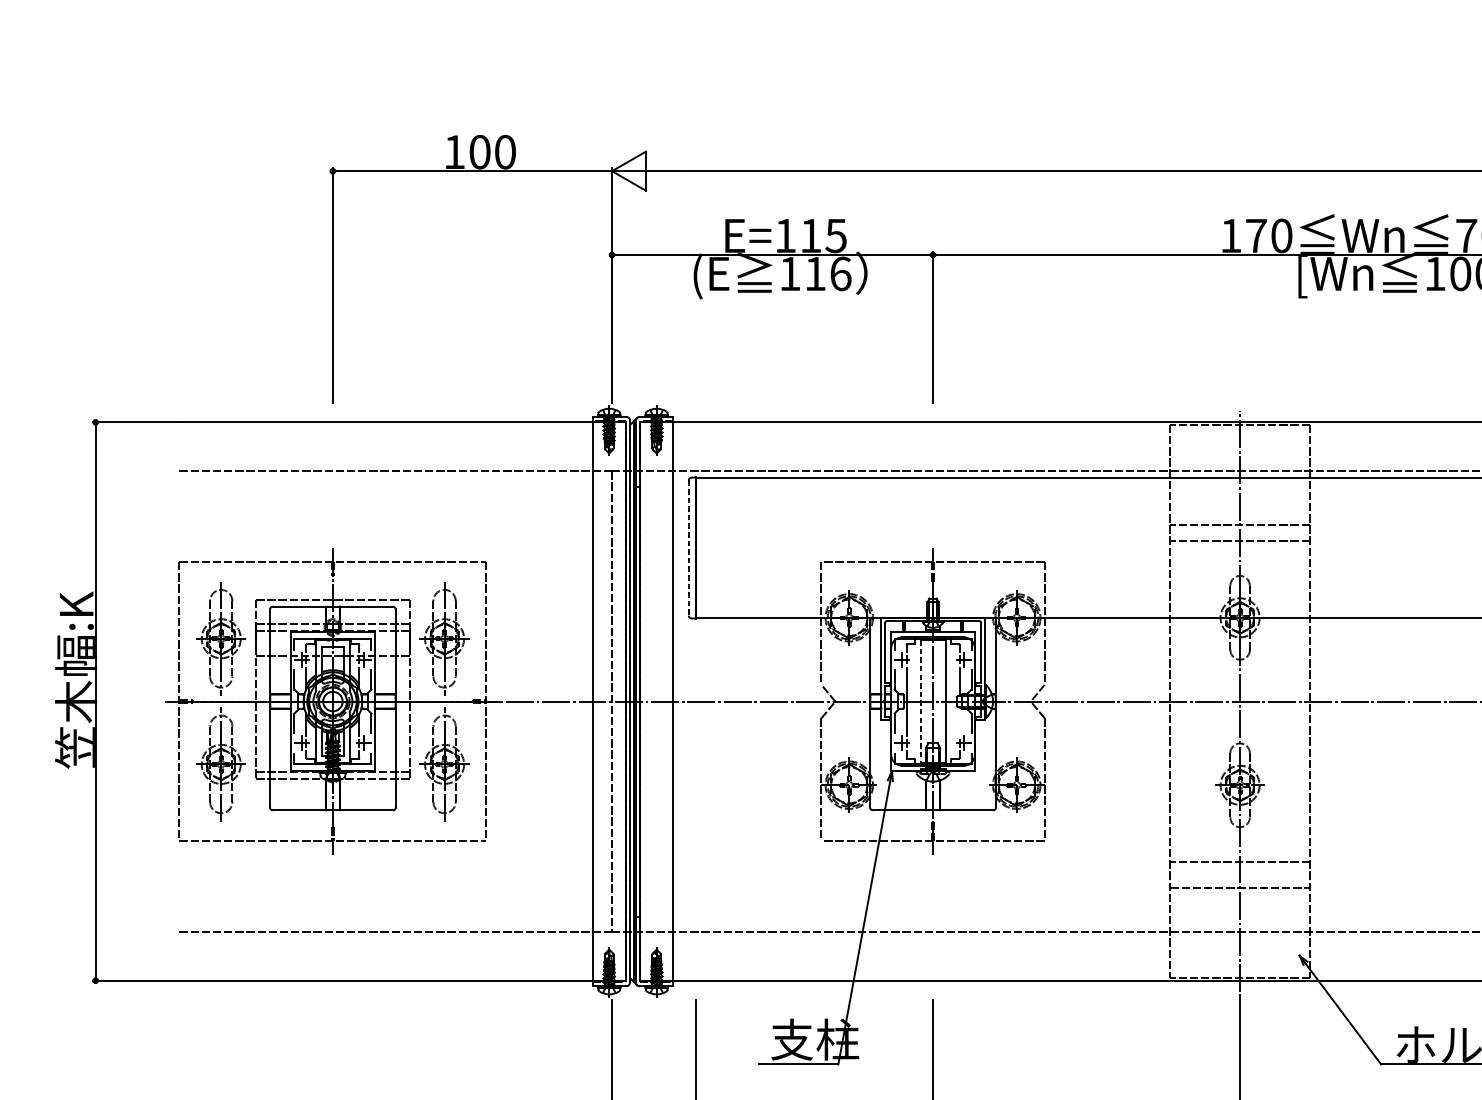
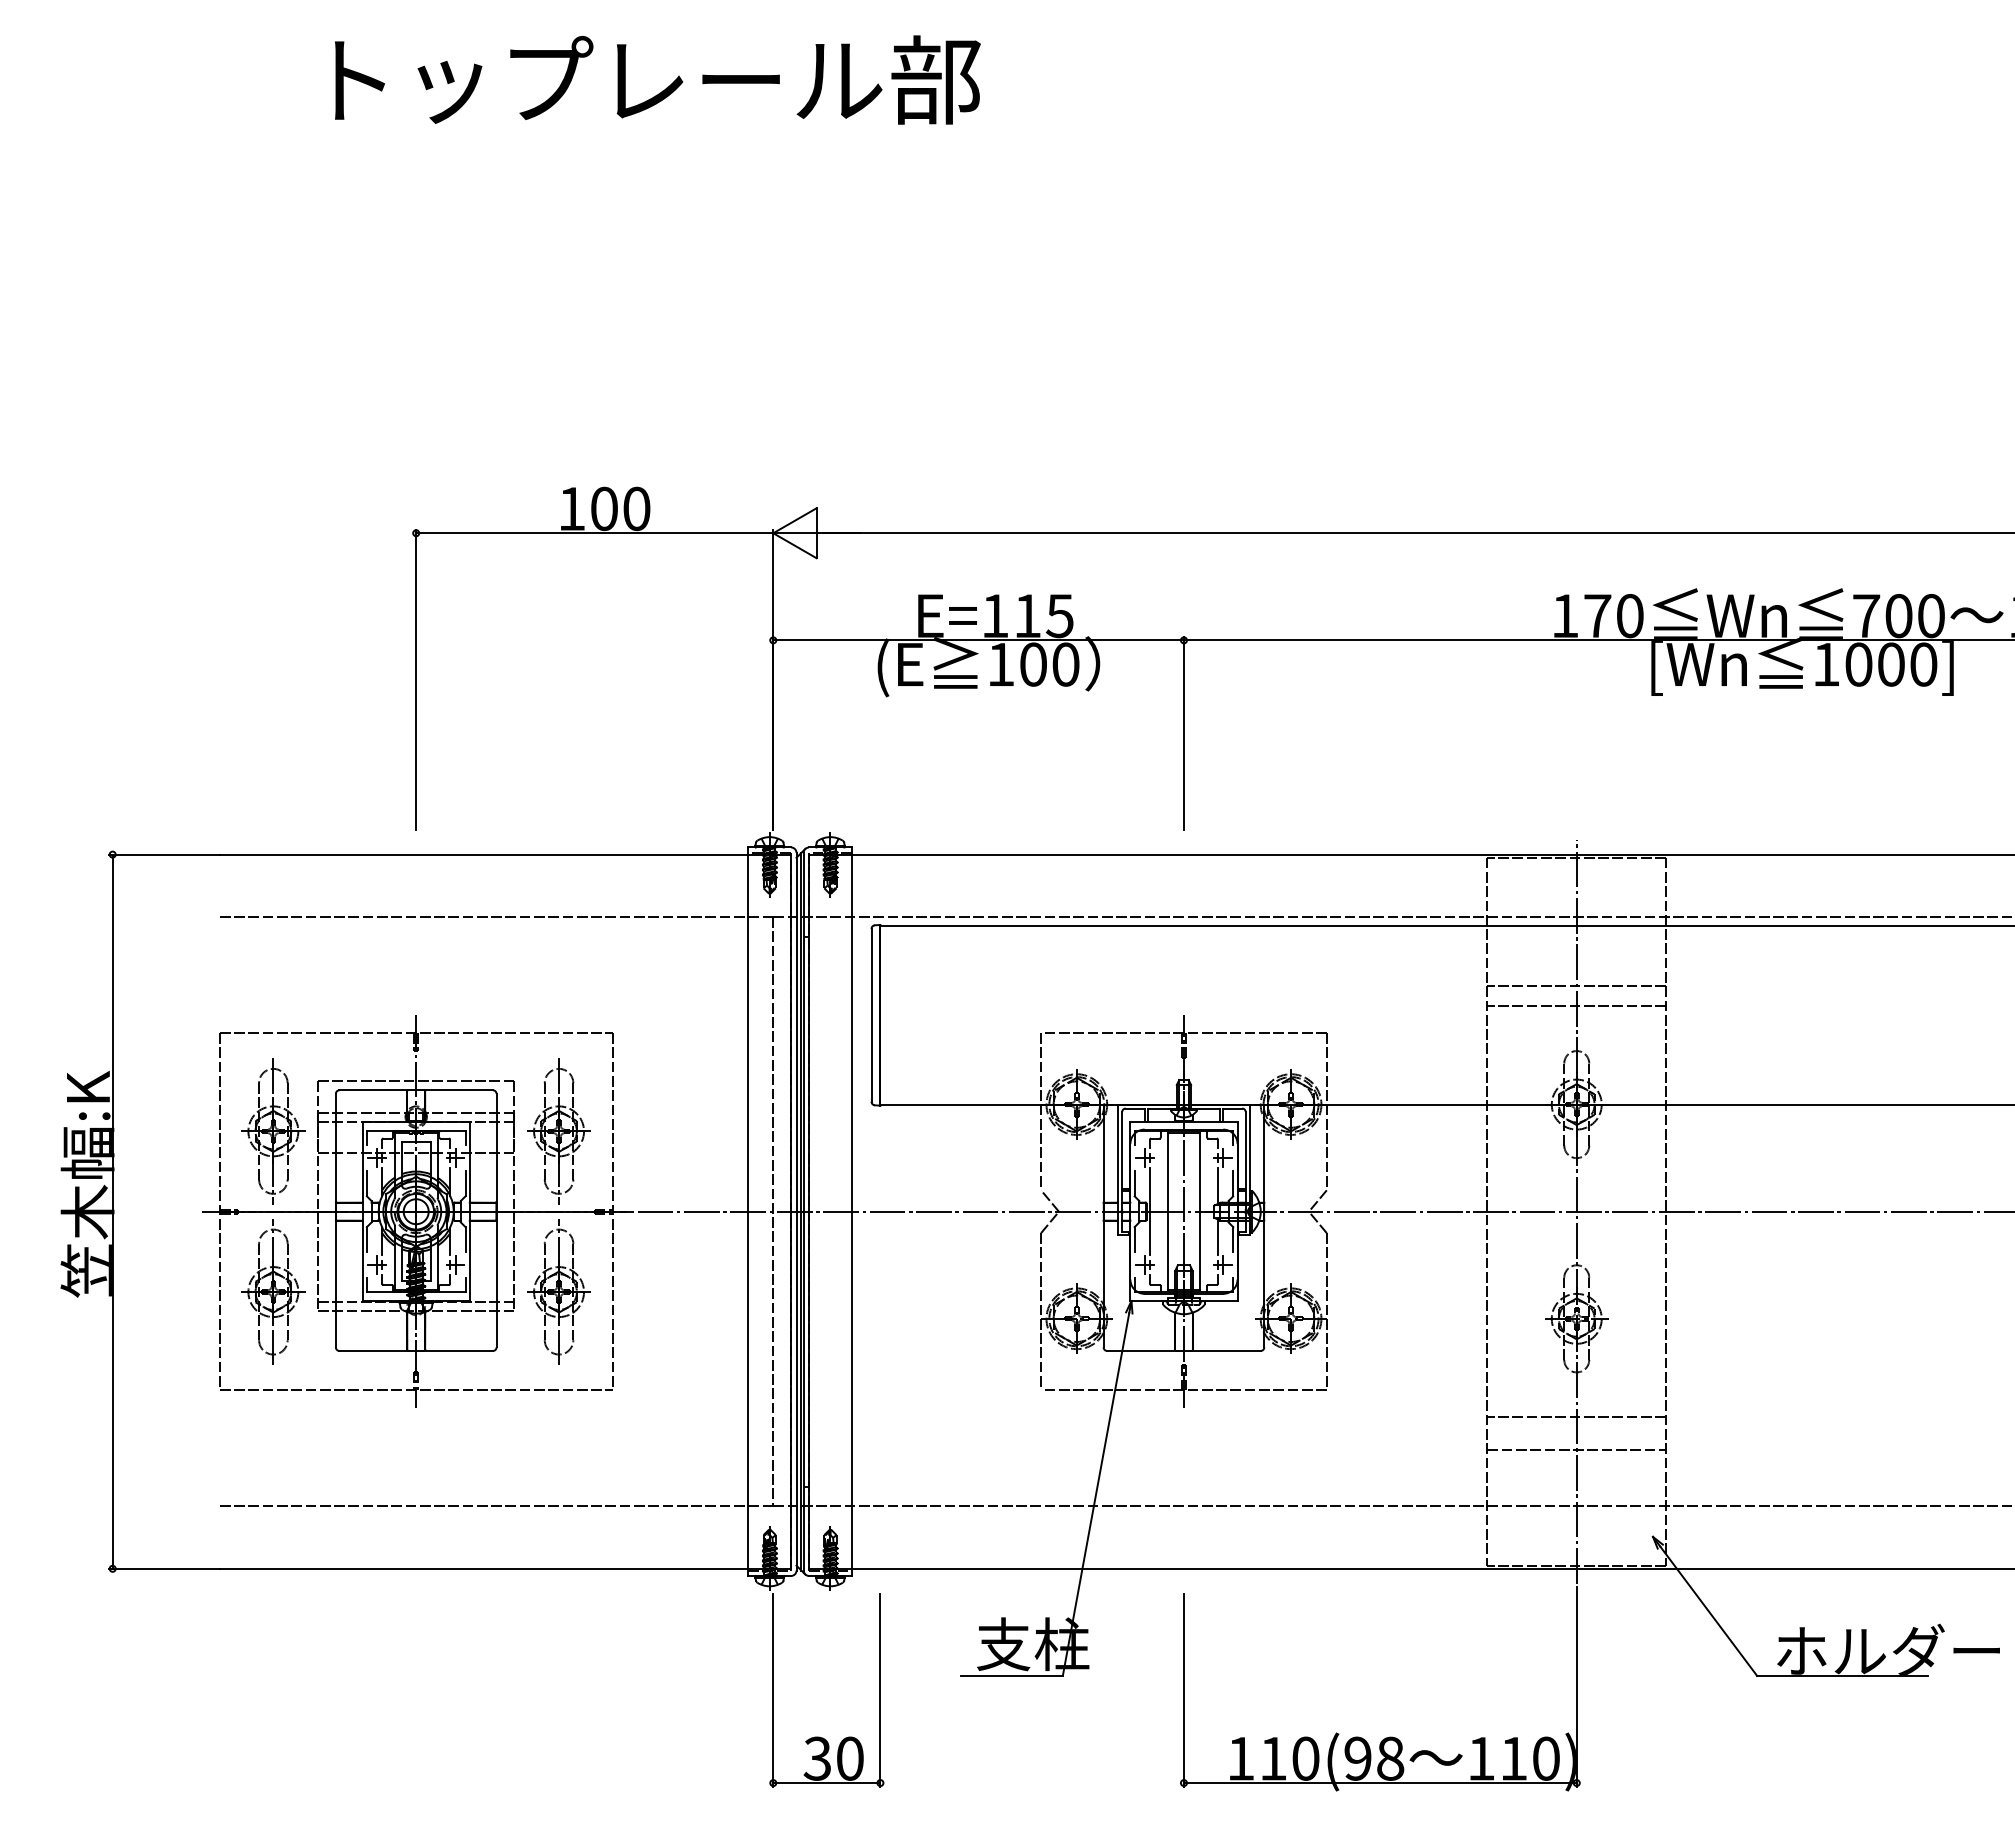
text: (827, 273) -> (1049, 664), 116 -> 100
line: (688, 548) -> (871, 1015), dashed -> solid
line: (920, 701) -> (1167, 1211), dashed -> solid
line: (959, 721) -> (1217, 1237), added

